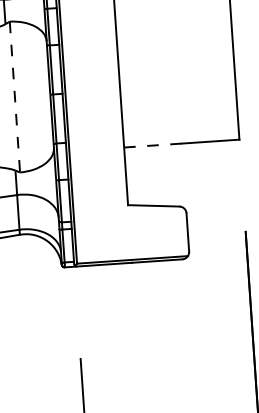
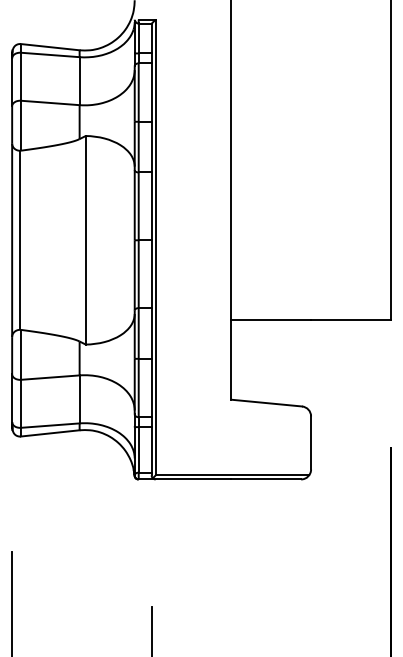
line: (14, 97) -> (85, 240), dashed -> solid
line: (153, 145) -> (271, 320), dashed -> solid

